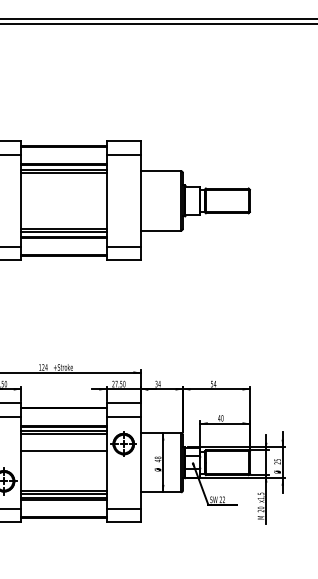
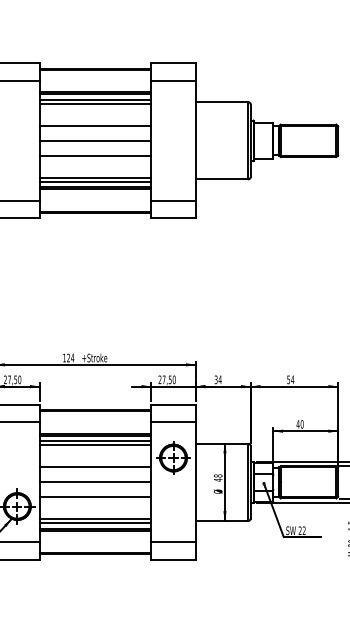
line: (63, 189) -> (94, 125), added
line: (63, 200) -> (94, 140), added
line: (63, 212) -> (94, 155), added
line: (63, 462) -> (94, 482), added
line: (63, 474) -> (94, 497), added

